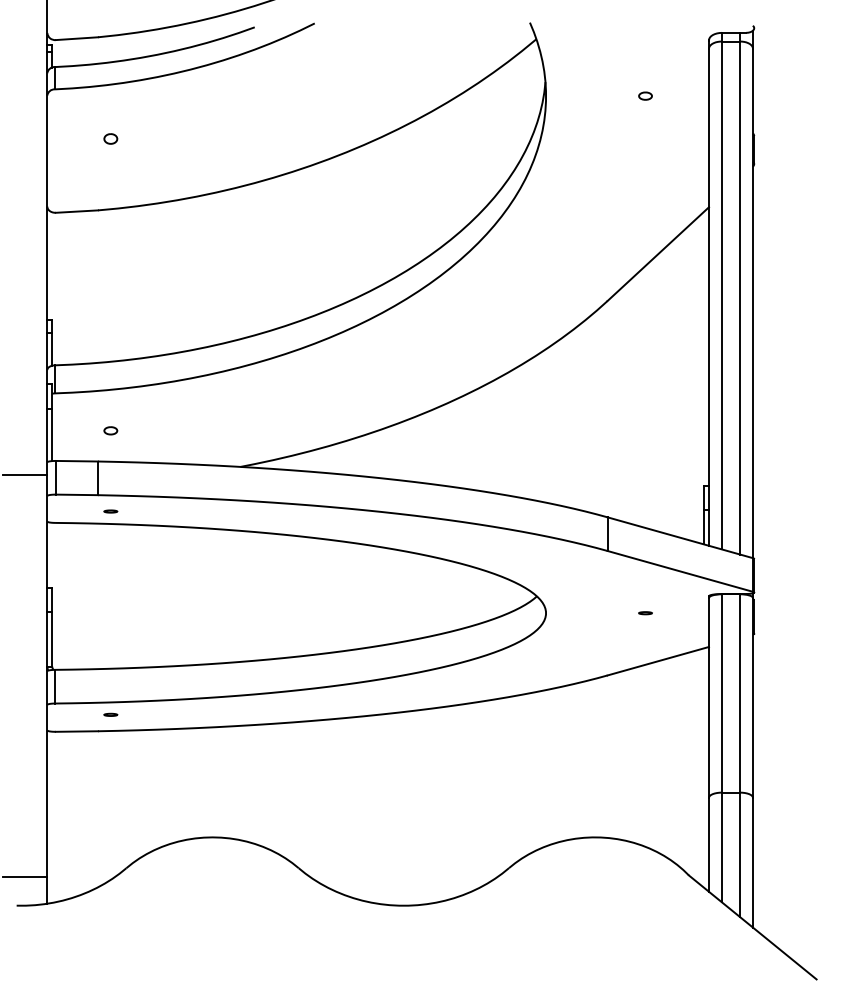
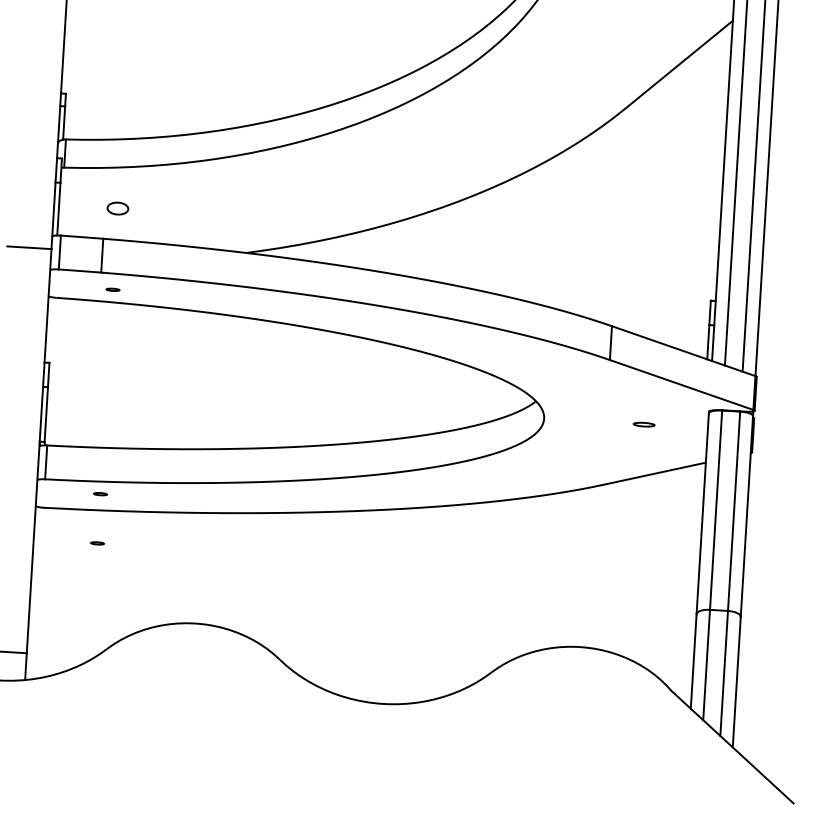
part: (110, 430) -> (117, 208), size x1.6
part: (645, 613) -> (644, 425), size x1.6
part: (110, 763) -> (97, 543), added

